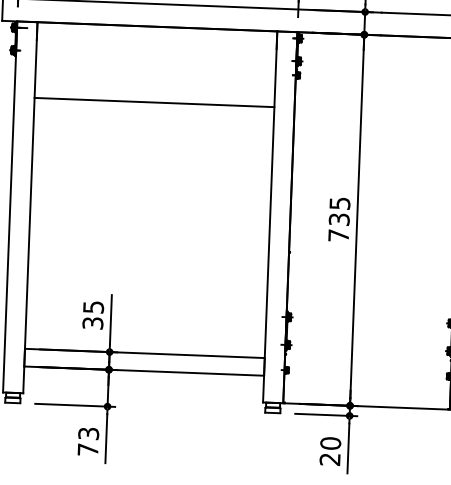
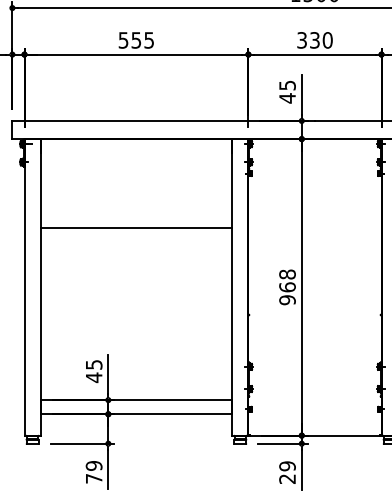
line: (154, 102) -> (136, 227), moved
text: (339, 219) -> (287, 287), 735 -> 968
text: (92, 323) -> (93, 377), 35 -> 45
text: (87, 433) -> (93, 465), 73 -> 79
text: (330, 443) -> (287, 466), 20 -> 29

